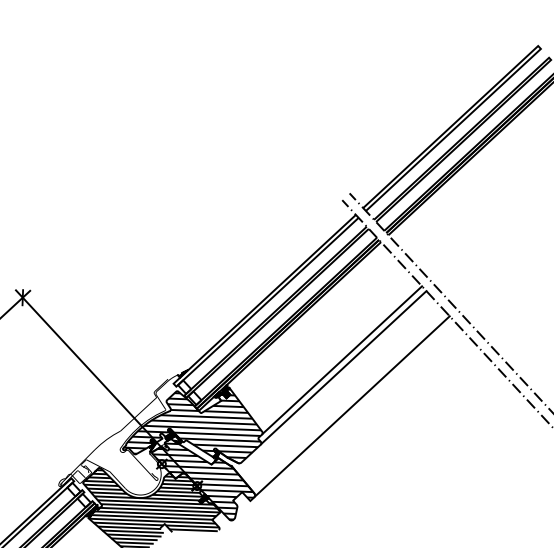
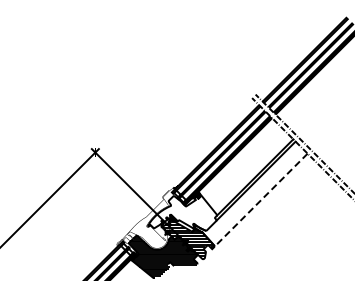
line: (351, 406) -> (260, 200), solid -> dashed
hatch: (193, 424) -> (182, 212), removed

